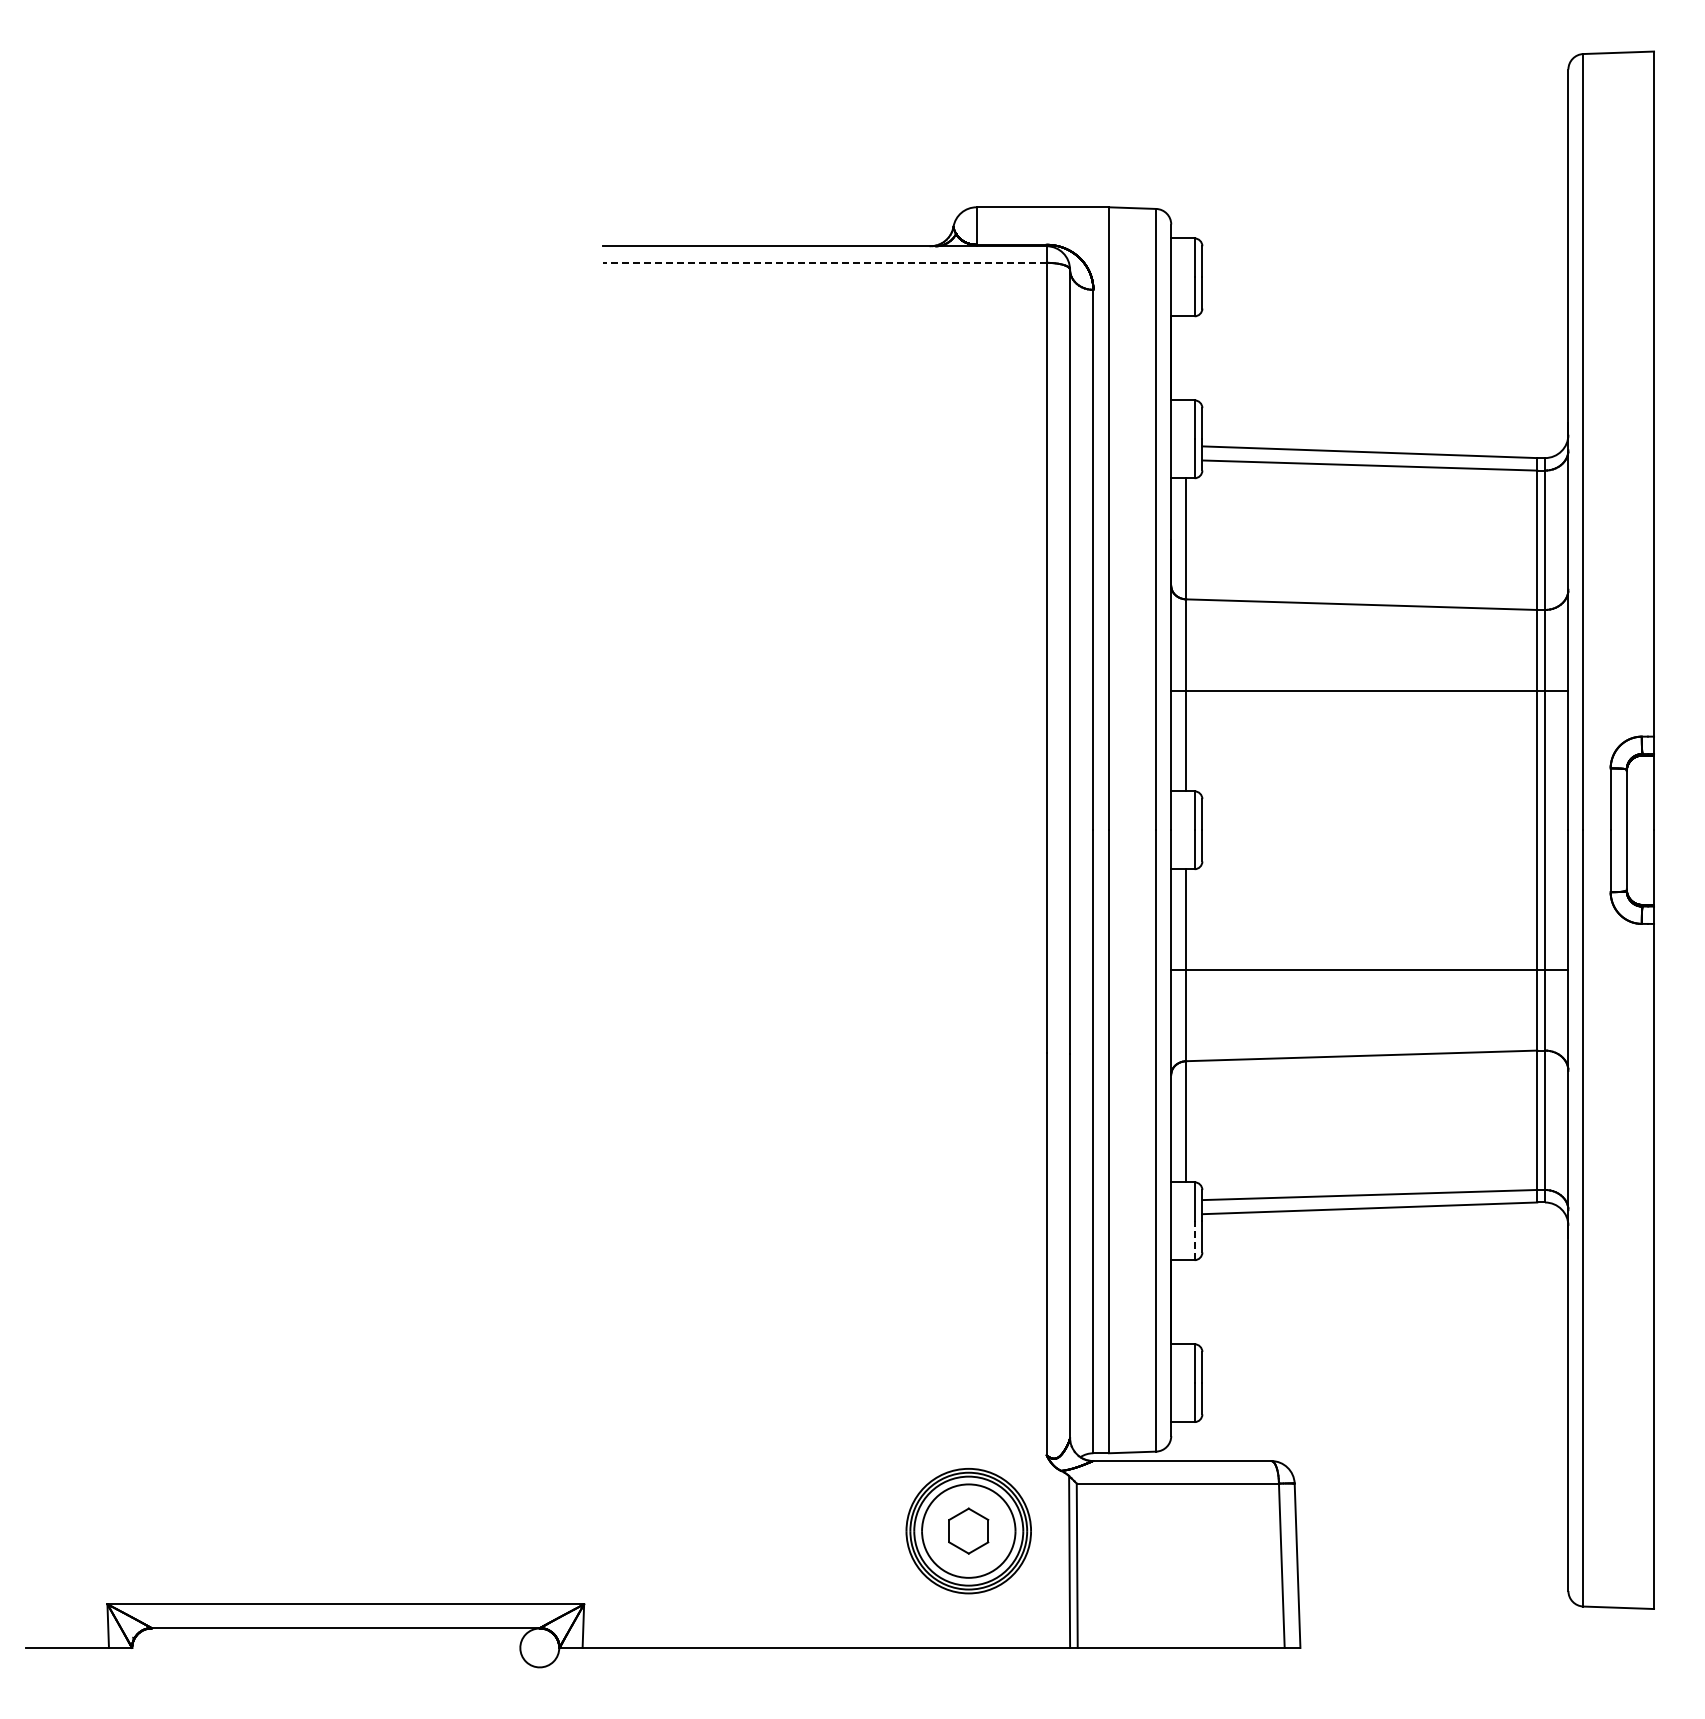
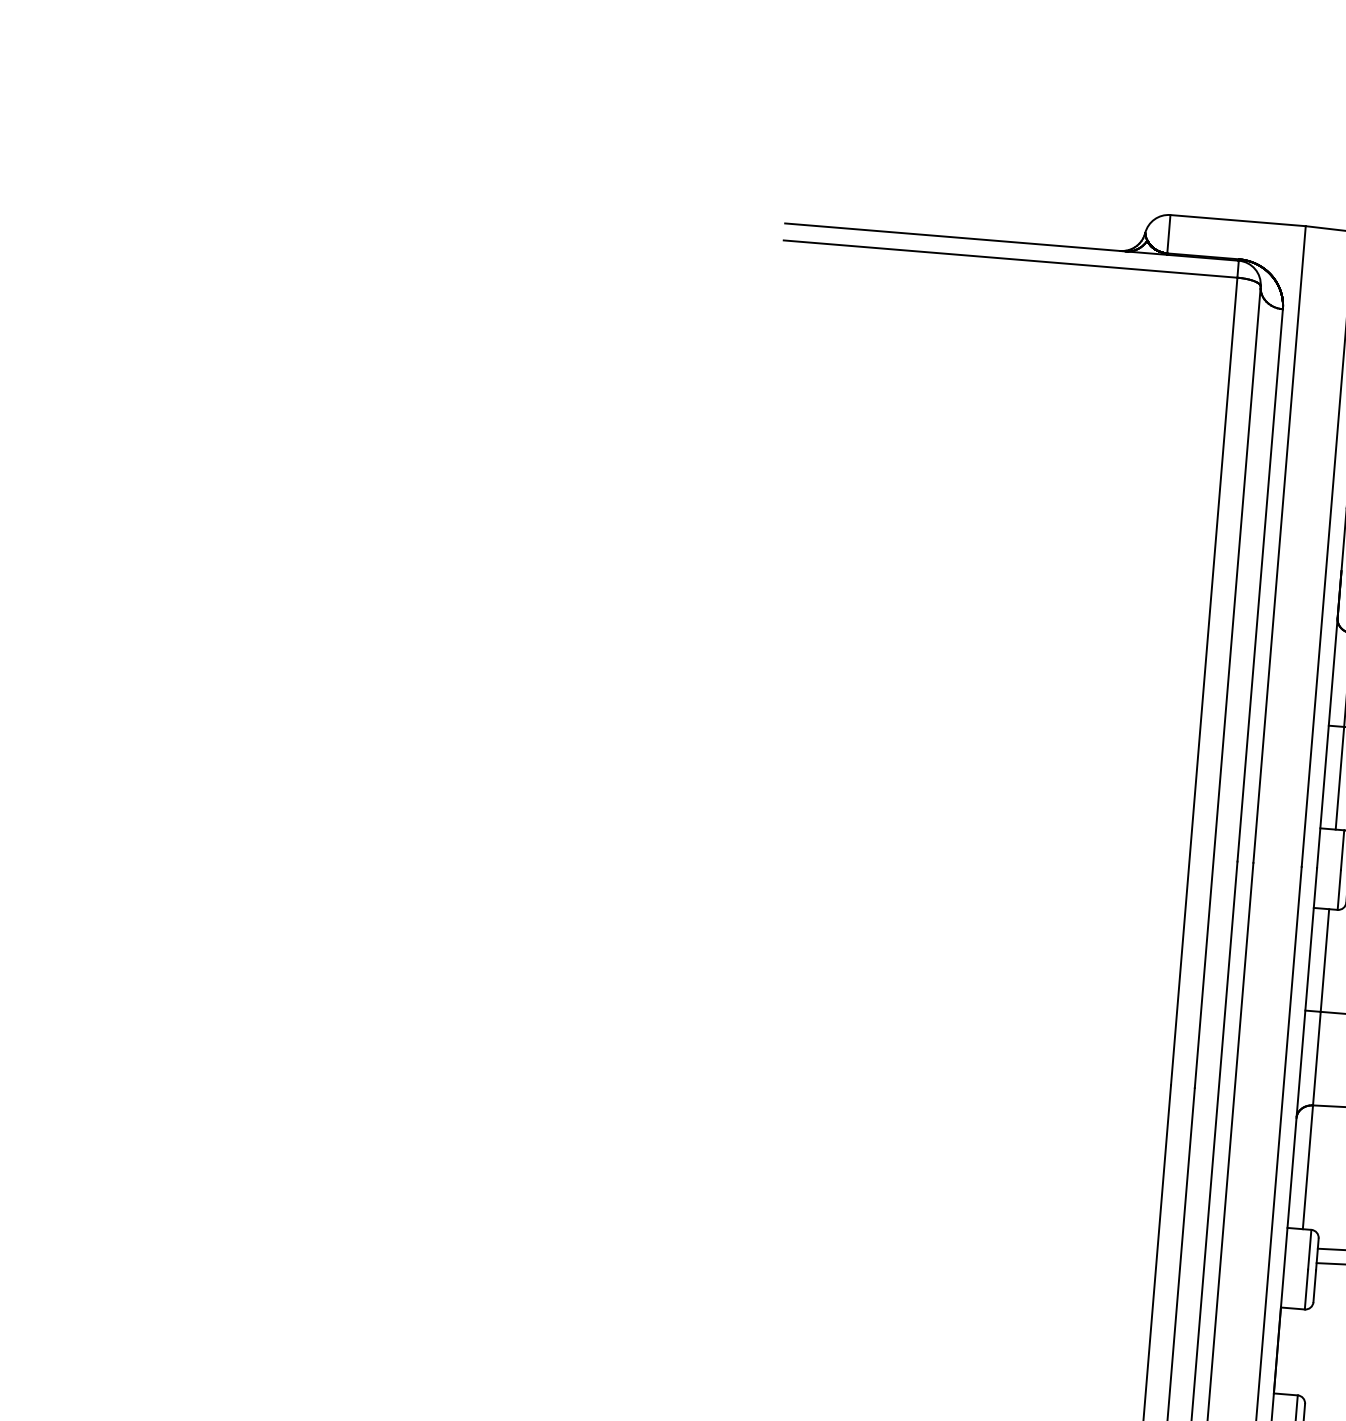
line: (824, 262) -> (1010, 258), dashed -> solid
line: (1194, 1240) -> (1306, 1289), dashed -> solid

